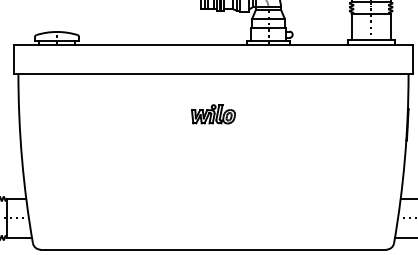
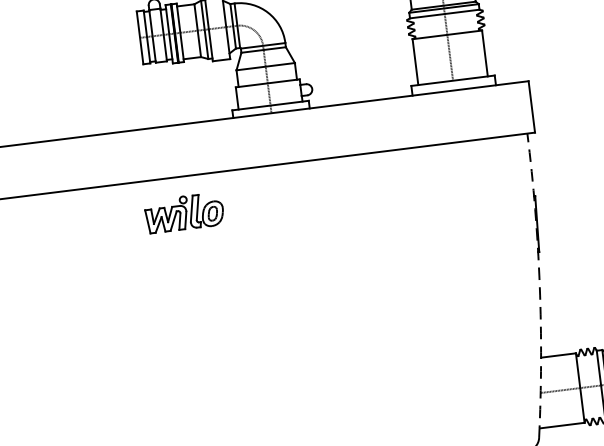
part: (213, 114) -> (184, 213), moved
arc: (404, 158) -> (538, 284), solid -> dashed

